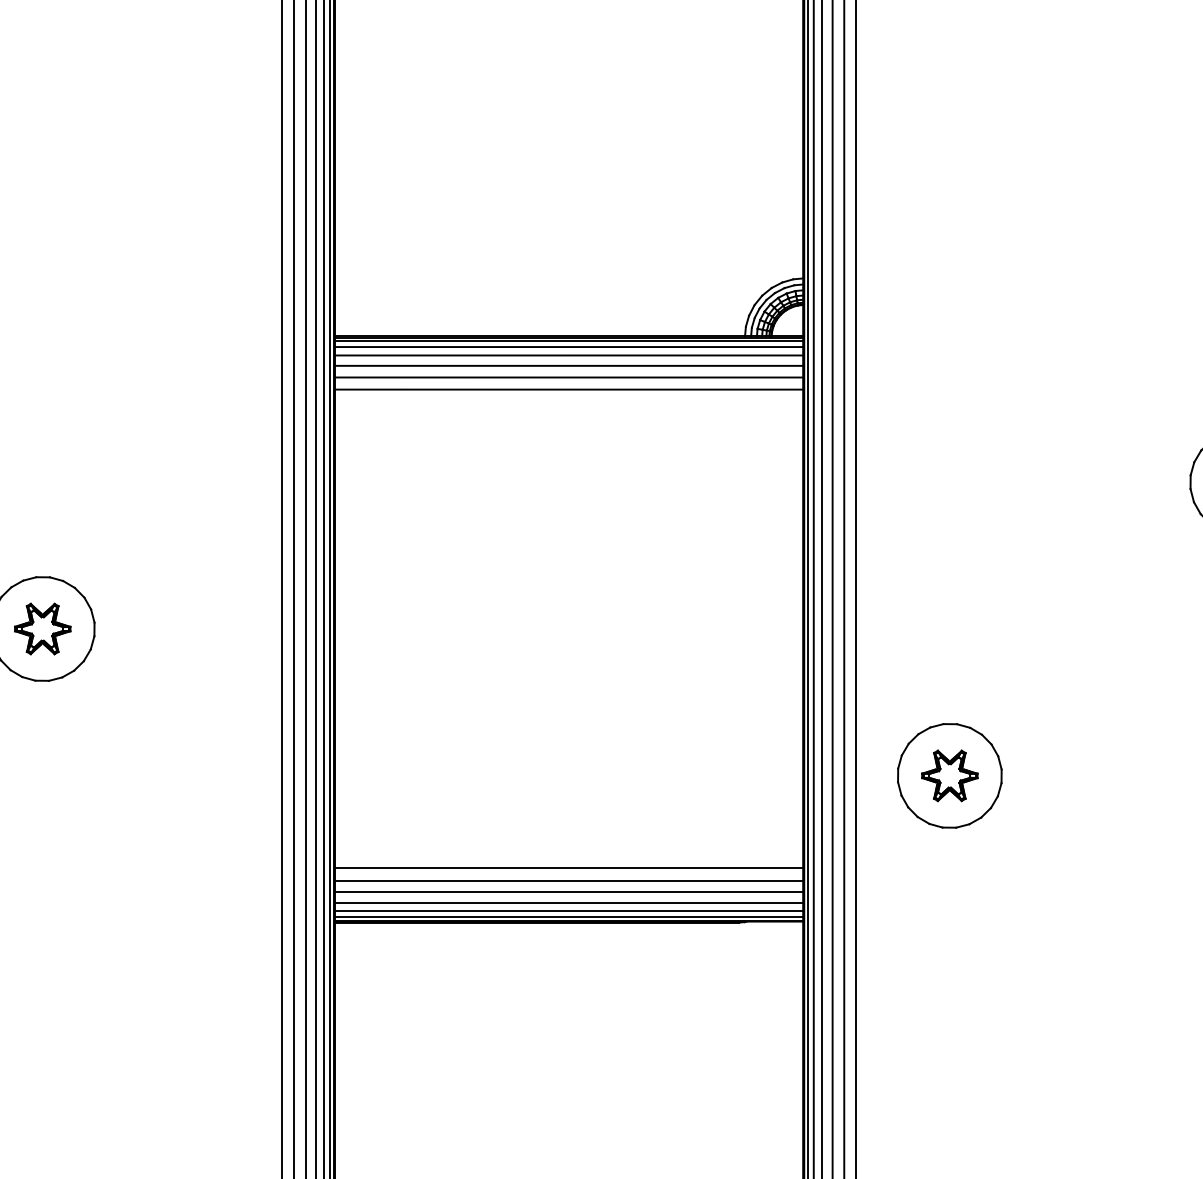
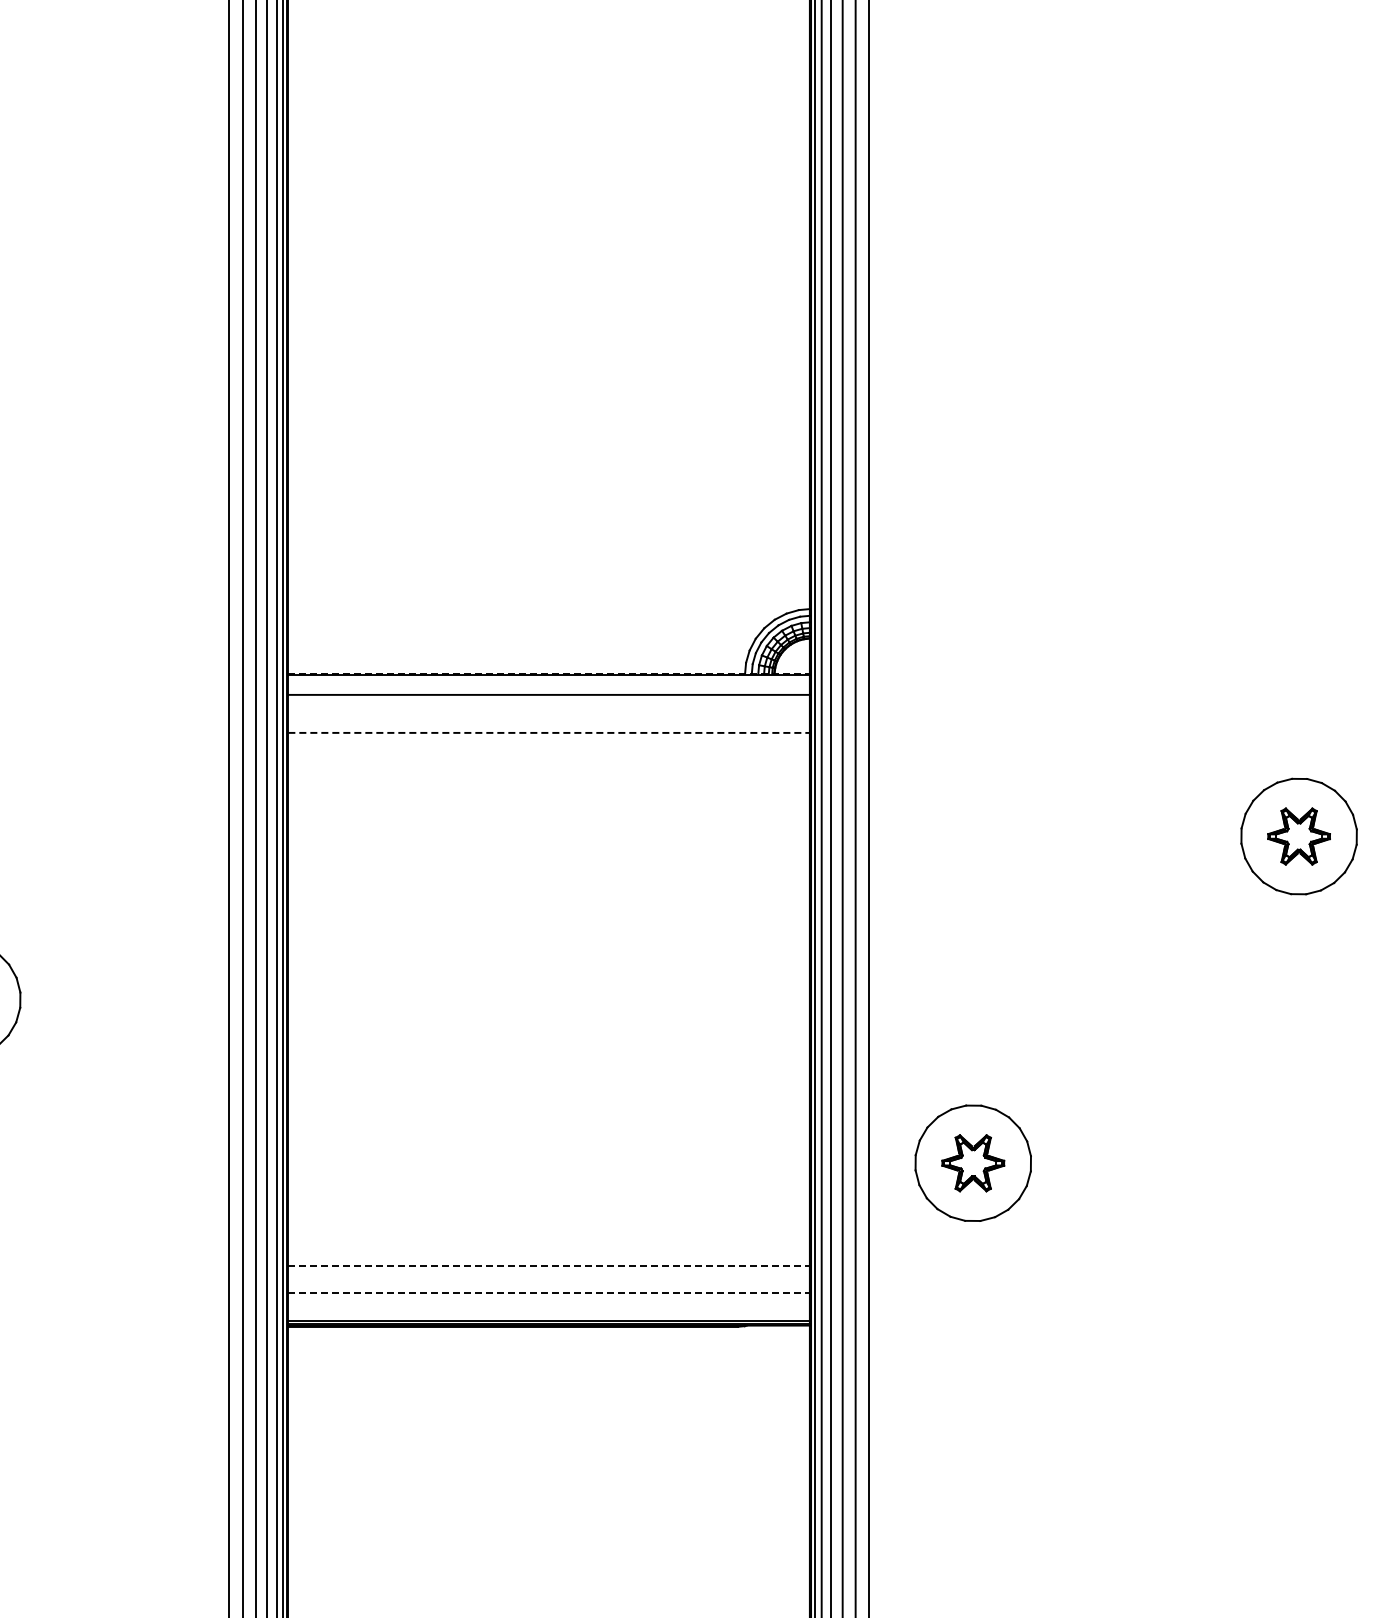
line: (569, 336) -> (549, 673), solid -> dashed
line: (568, 340) -> (548, 678), removed
line: (568, 347) -> (548, 685), removed
line: (568, 365) -> (548, 706), removed
line: (568, 377) -> (548, 719), removed
line: (569, 389) -> (549, 732), solid -> dashed
line: (569, 868) -> (549, 1266), solid -> dashed
line: (568, 880) -> (548, 1279), removed
line: (569, 891) -> (549, 1292), solid -> dashed
line: (568, 902) -> (548, 1304), removed
line: (568, 910) -> (548, 1313), removed

